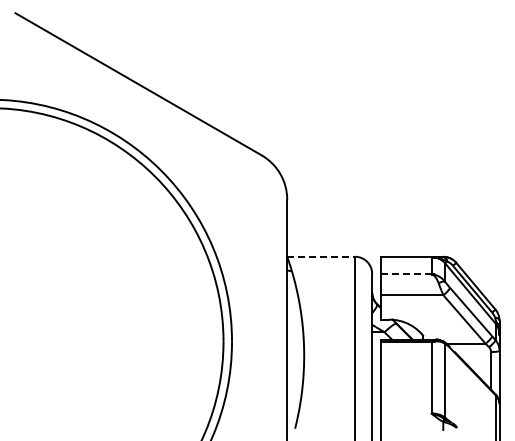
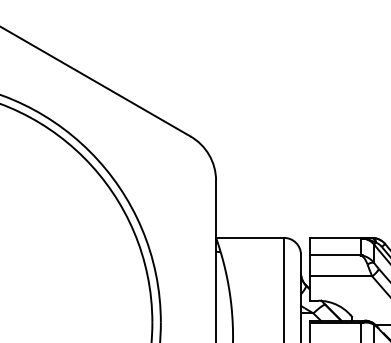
line: (321, 256) -> (250, 237), dashed -> solid
line: (406, 274) -> (335, 255), dashed -> solid

